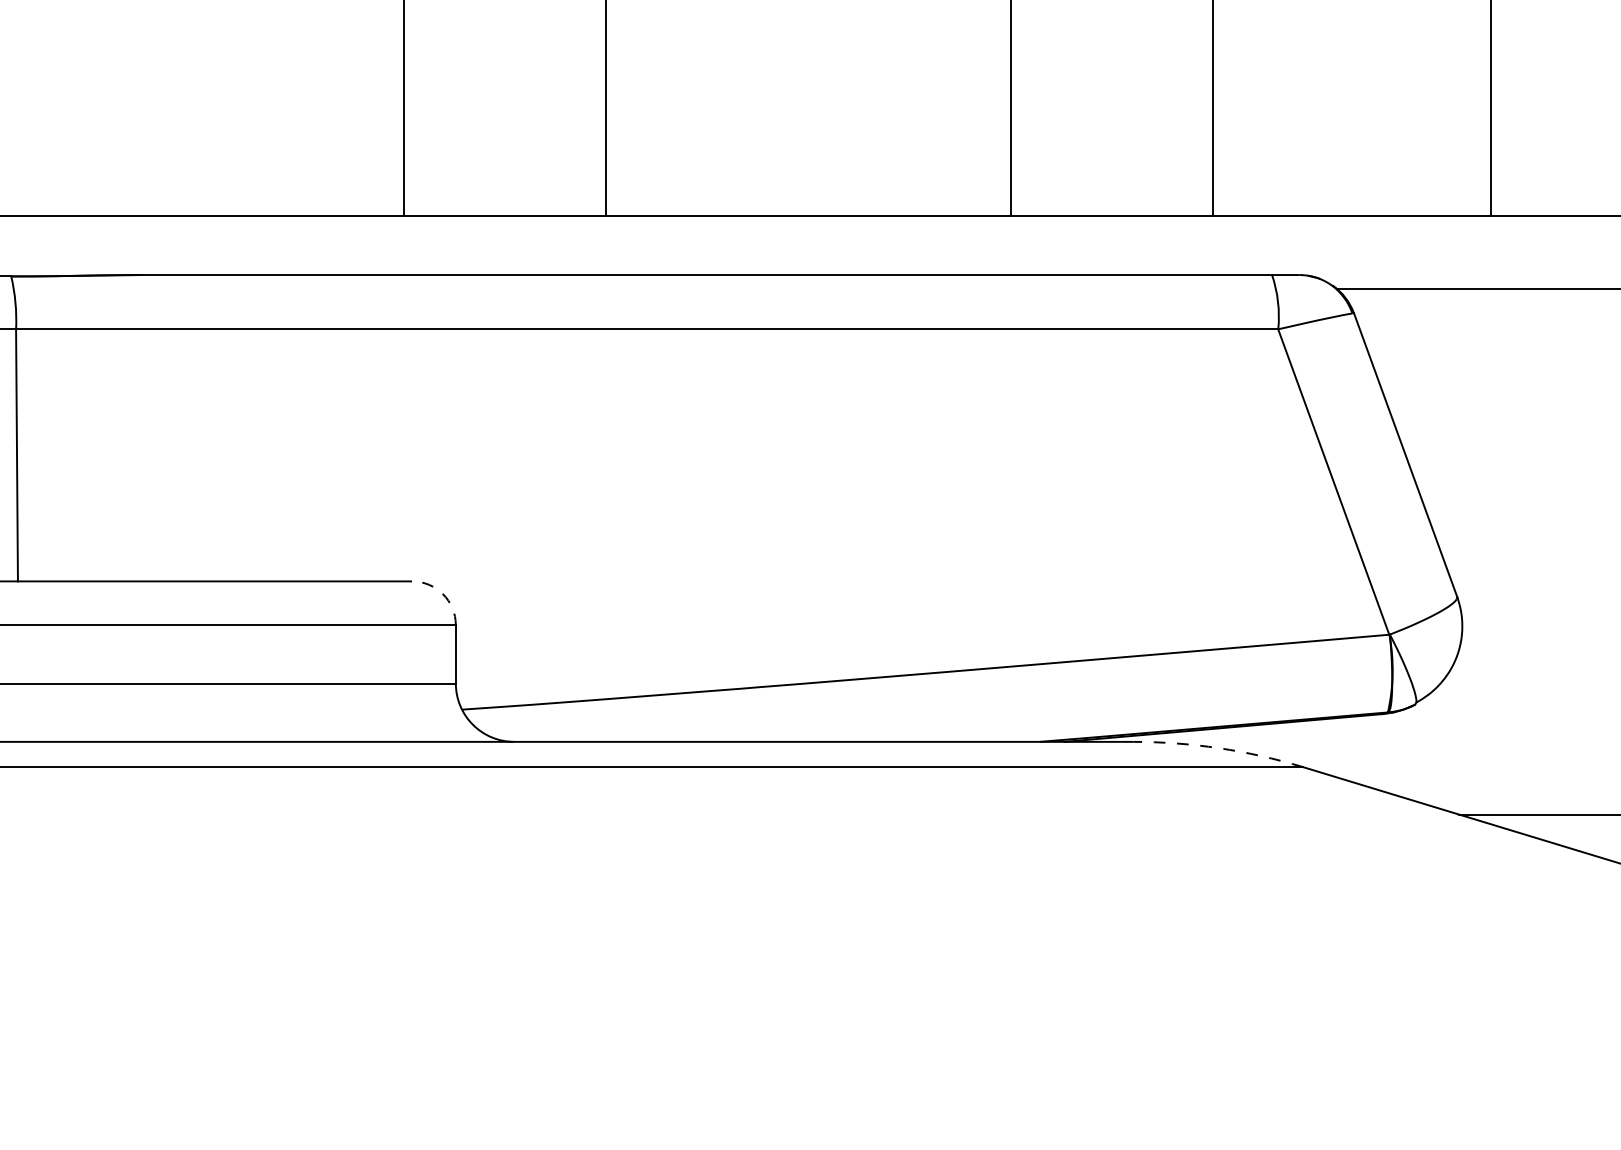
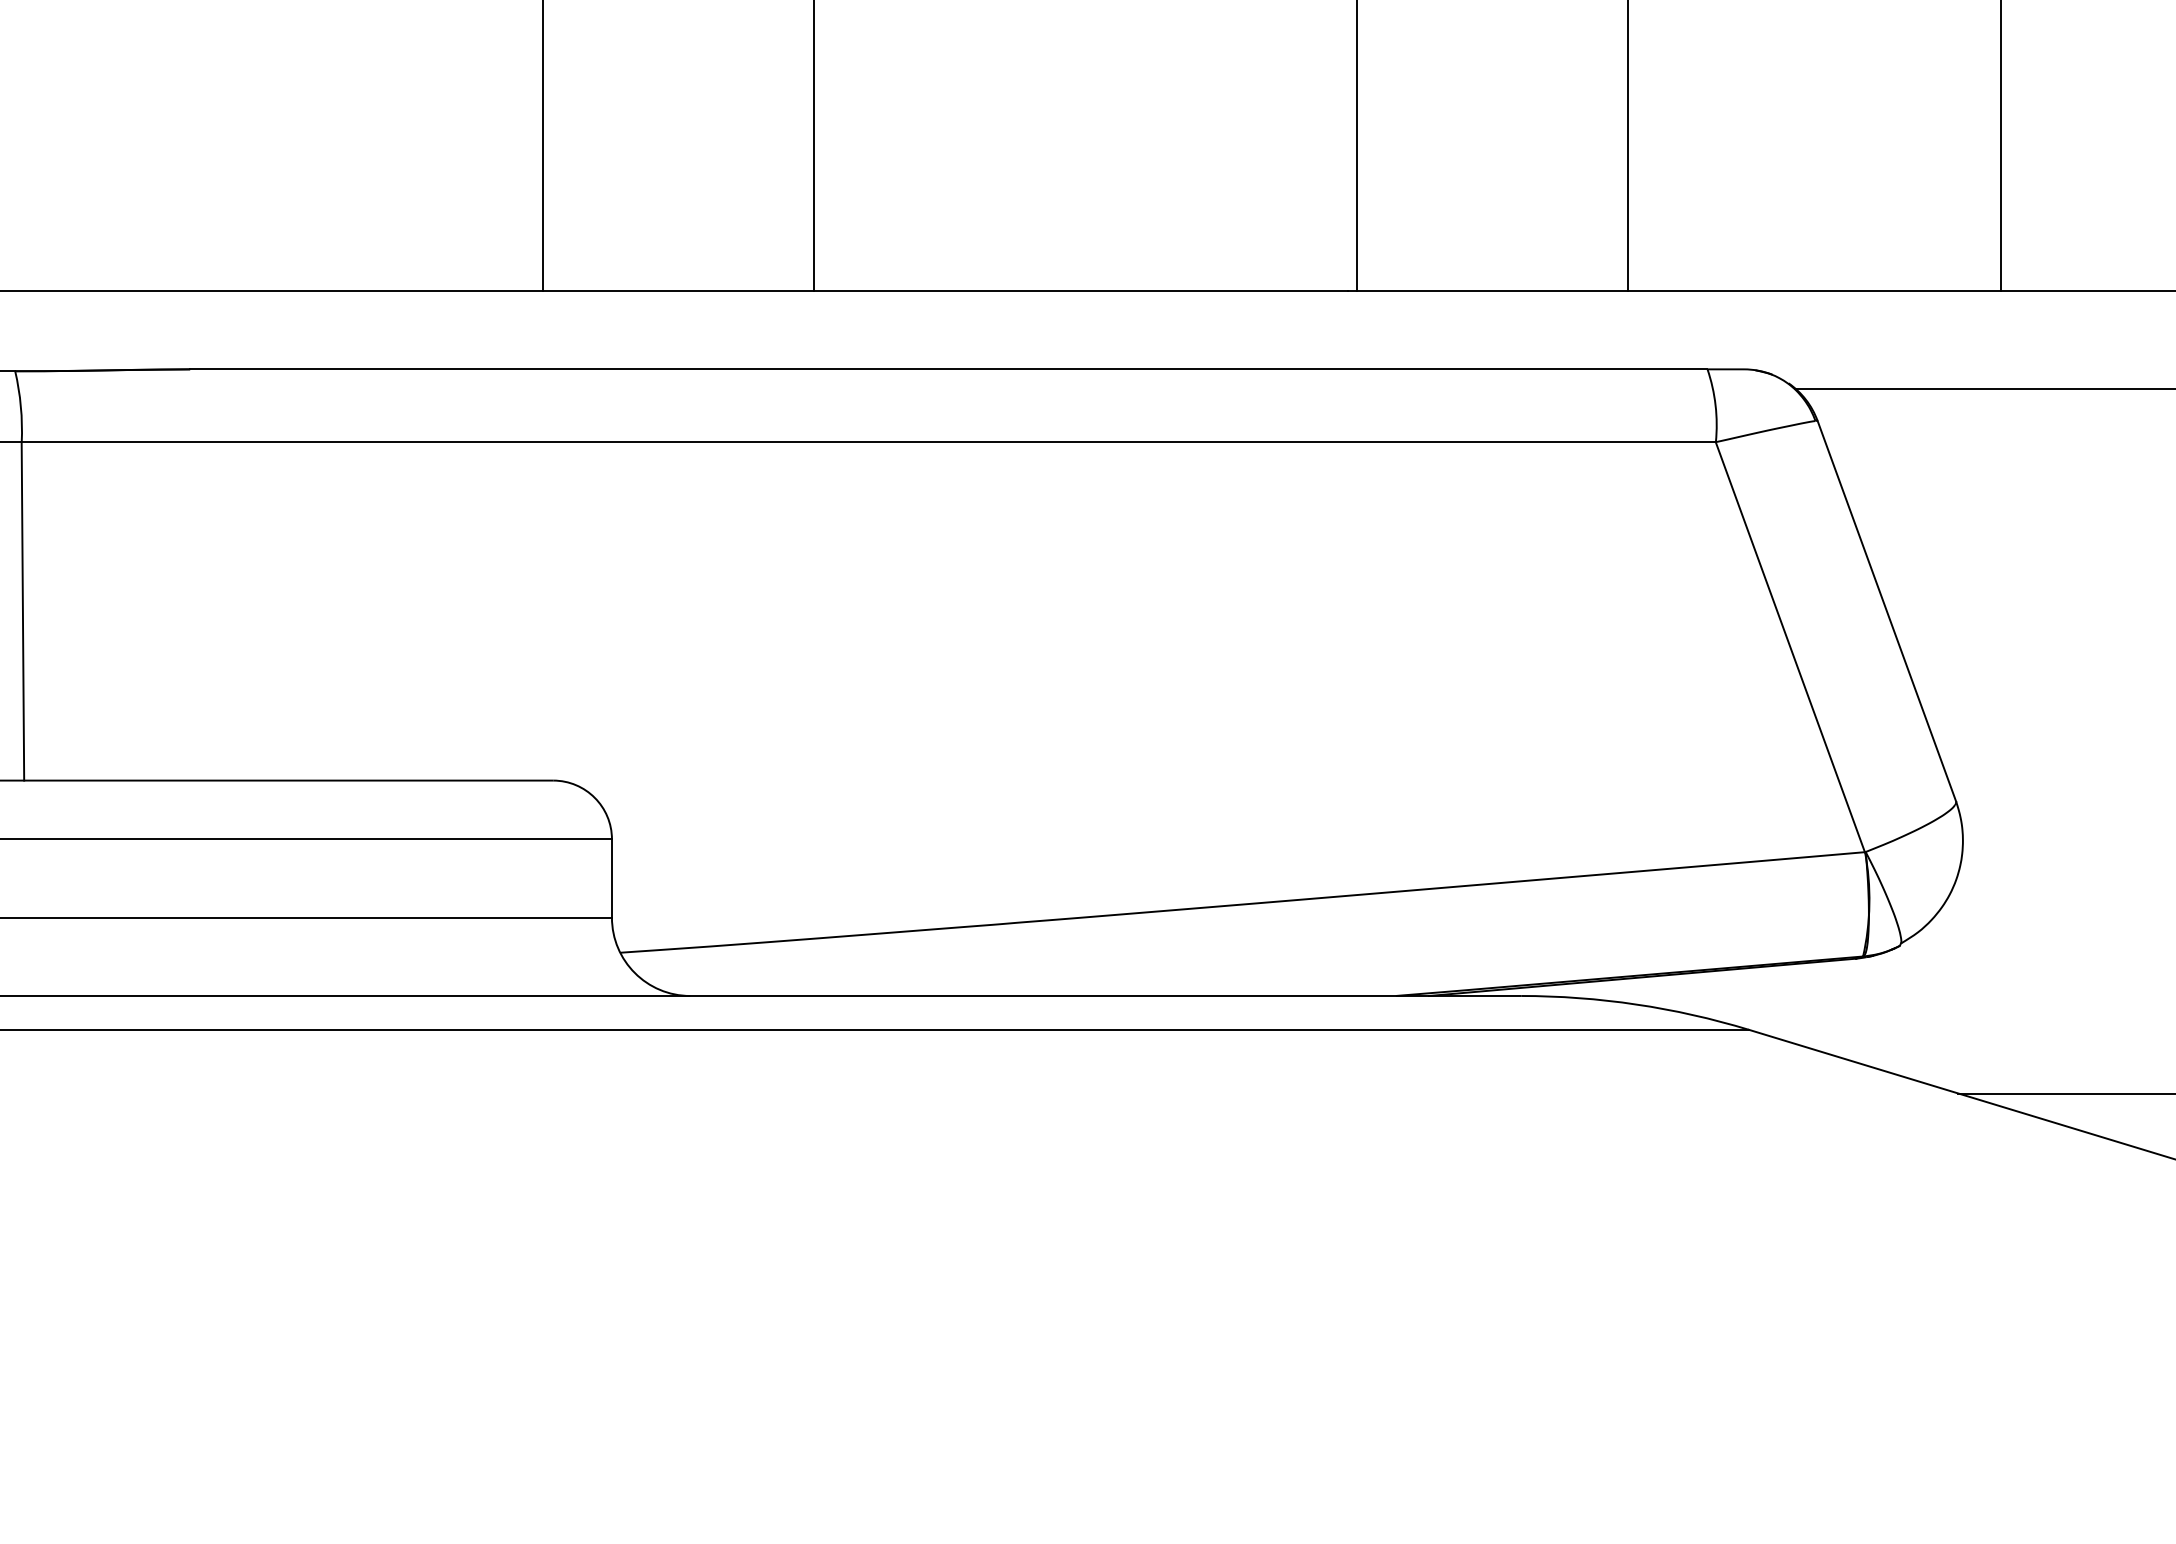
arc: (442, 593) -> (594, 797), dashed -> solid
arc: (1219, 748) -> (1636, 1004), dashed -> solid

